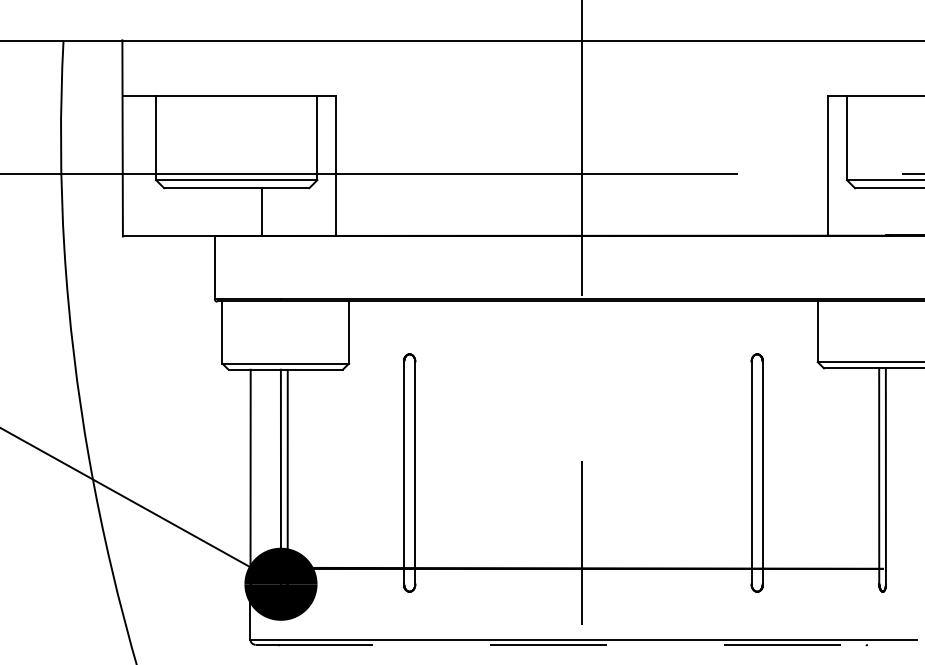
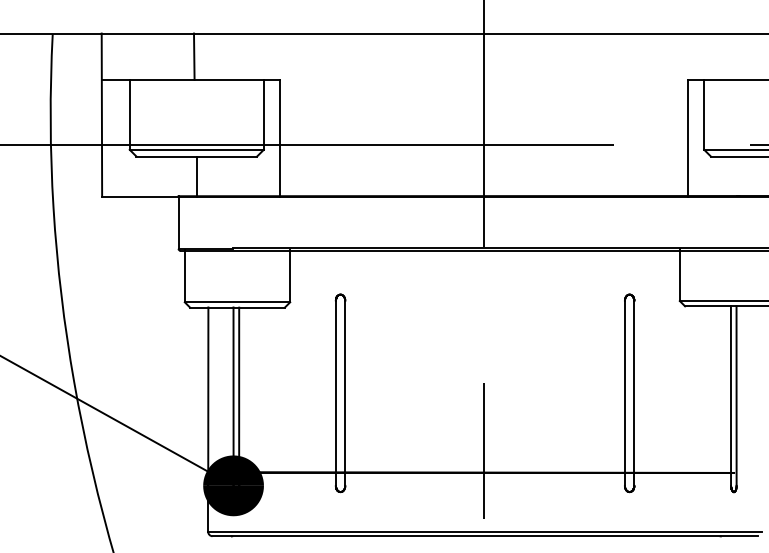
line: (233, 68) -> (194, 56), added
line: (262, 212) -> (197, 176), moved
line: (583, 644) -> (485, 535), dashed -> solid

